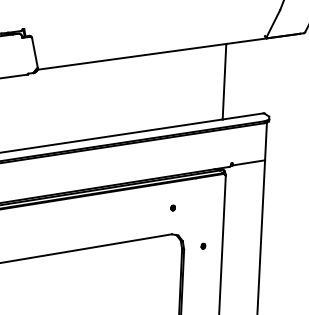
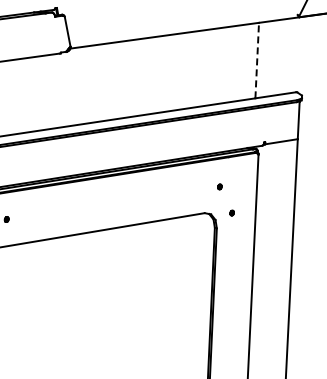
line: (224, 81) -> (257, 60), solid -> dashed
part: (172, 207) -> (219, 186), moved
part: (202, 245) -> (231, 212), moved

